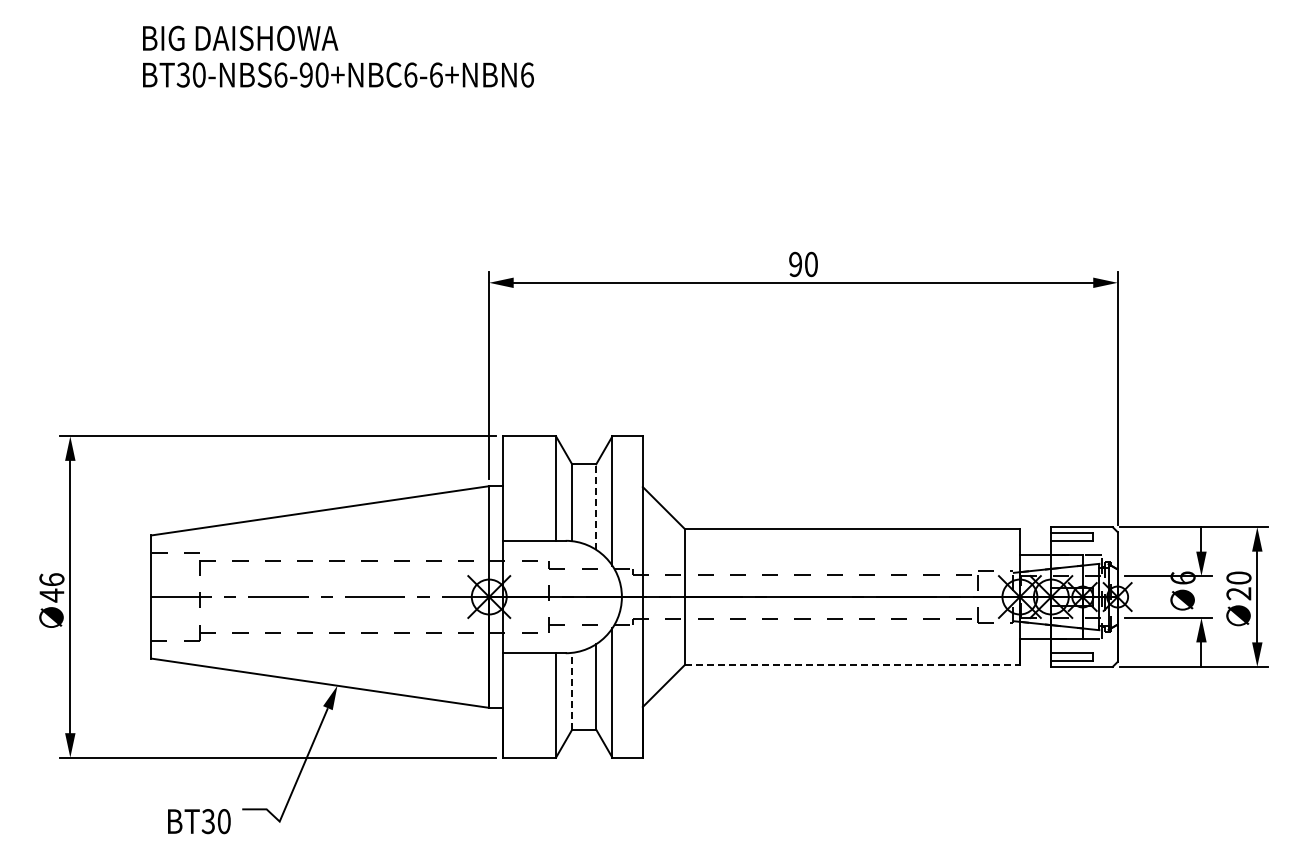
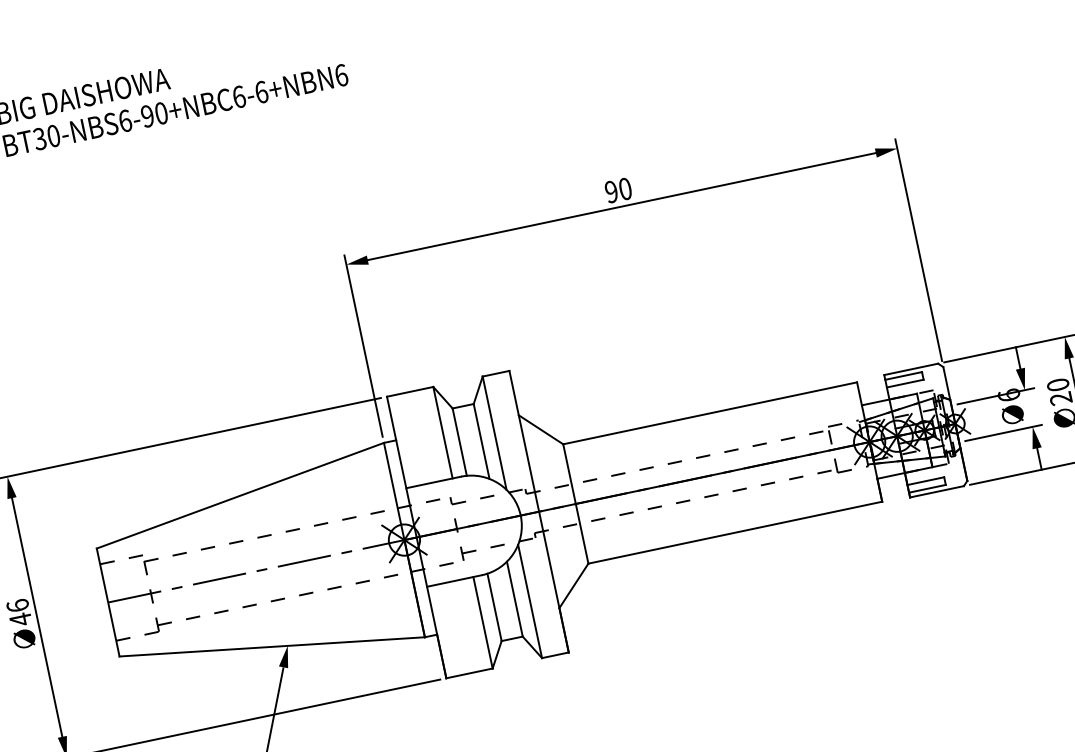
line: (596, 507) -> (481, 441), dashed -> solid
line: (852, 665) -> (735, 533), dashed -> solid
line: (572, 690) -> (494, 606), dashed -> solid

